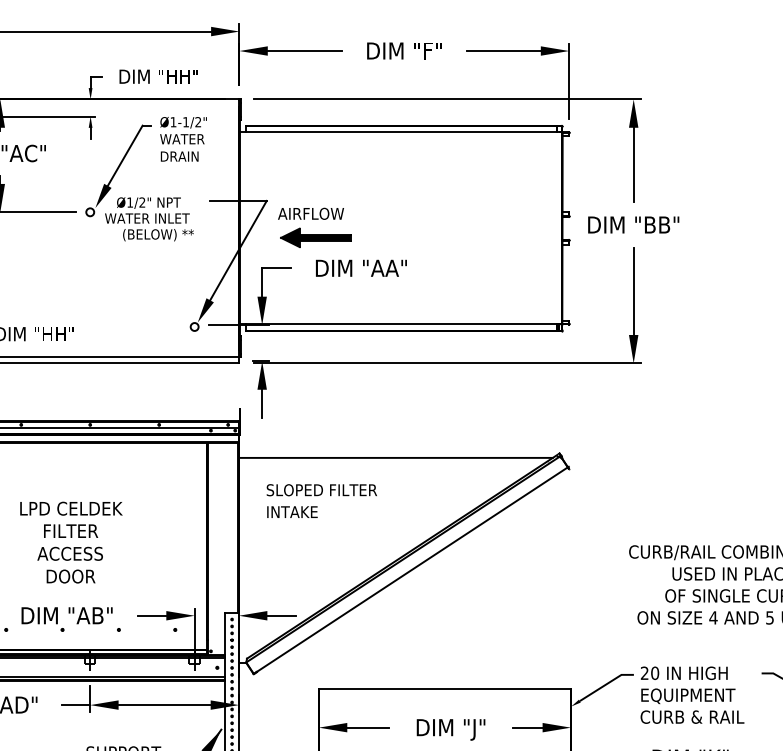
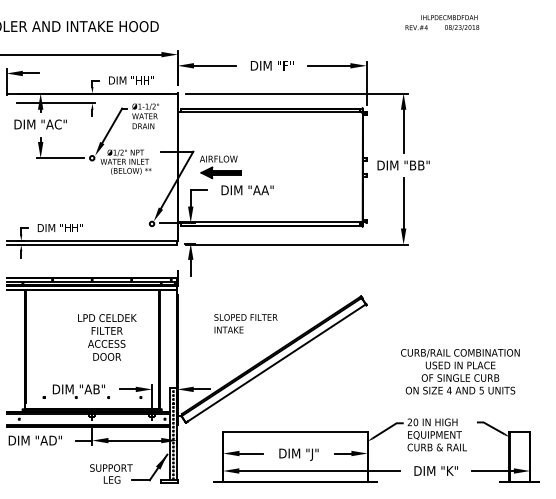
line: (396, 457) -> (267, 298), removed
text: (321, 500) -> (245, 323), moved
text: (71, 542) -> (107, 337), moved

